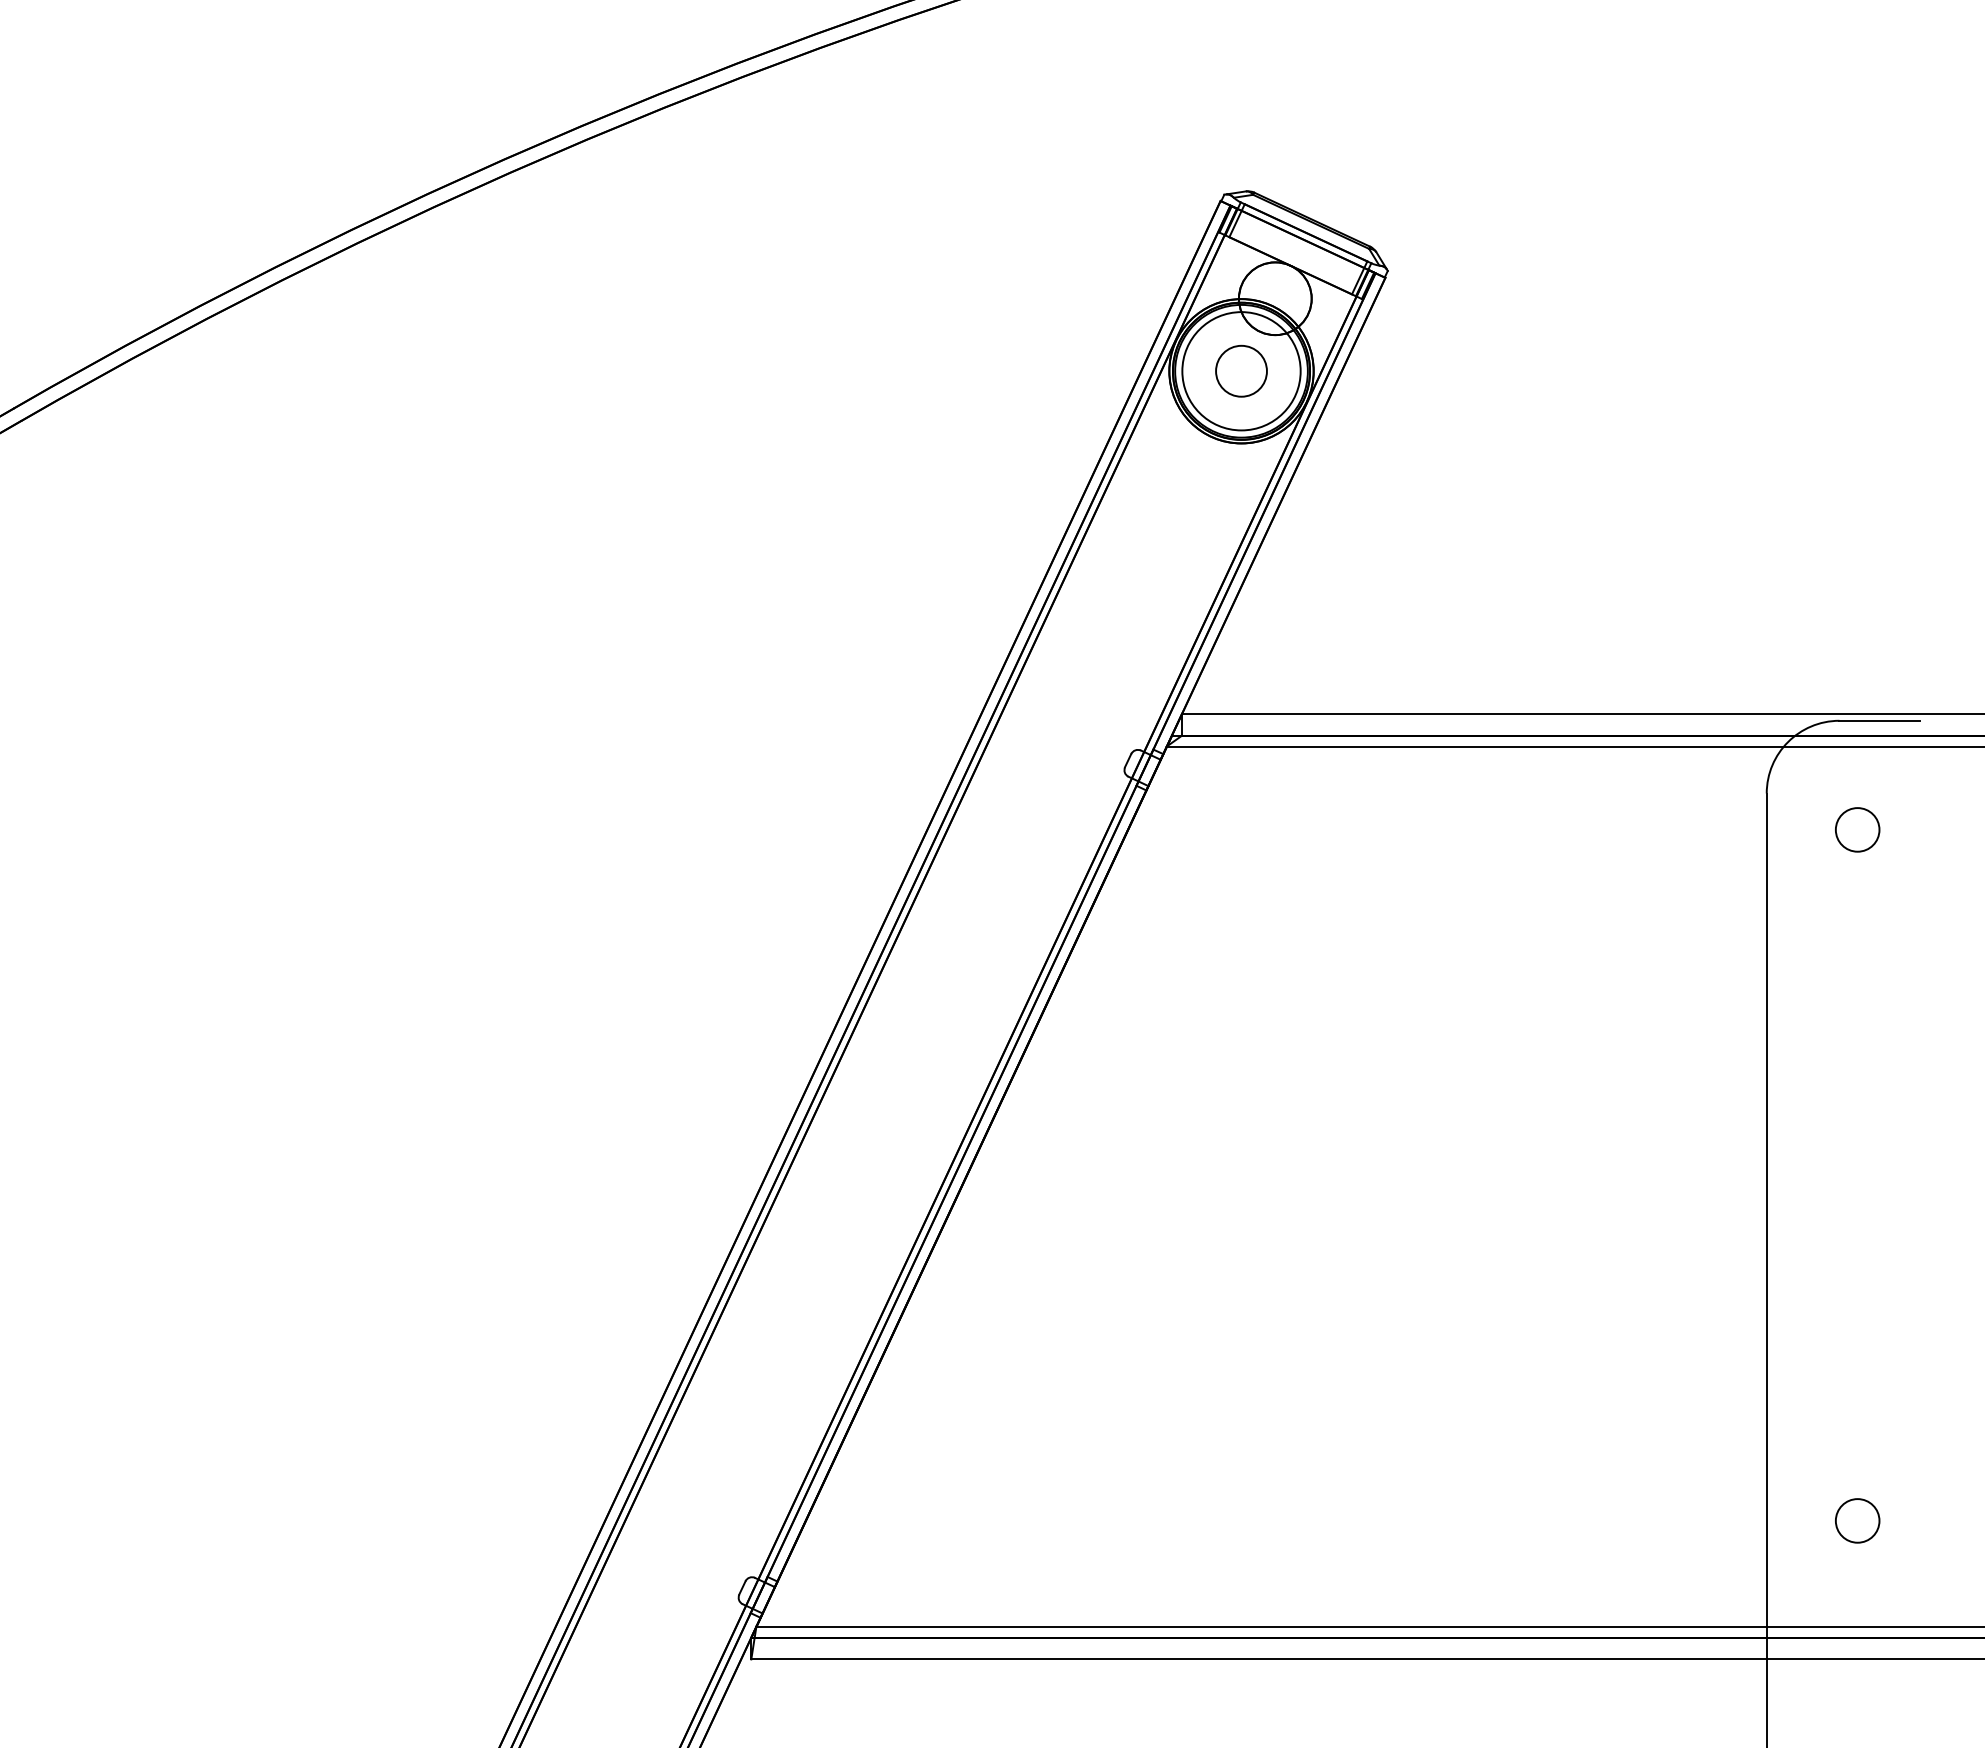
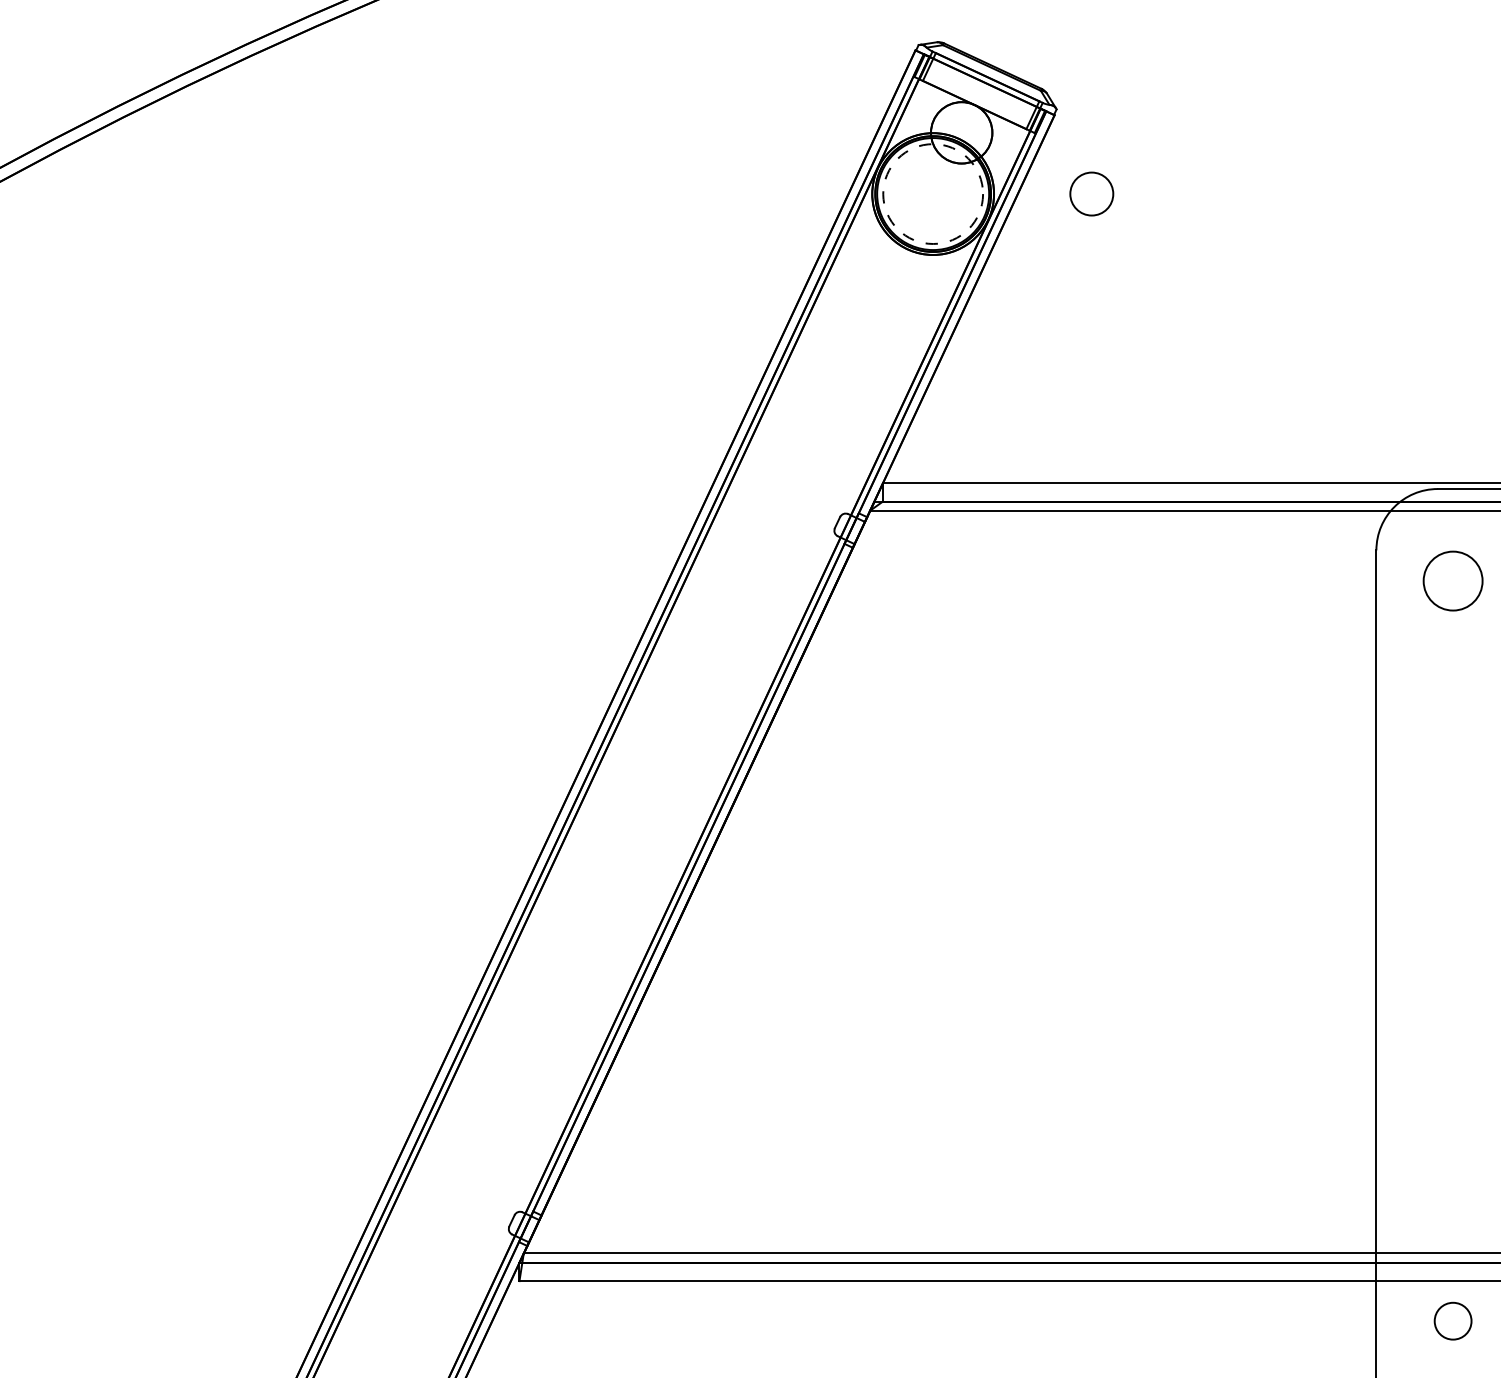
circle: (1241, 370) -> (1091, 193), moved
circle: (1241, 371) -> (933, 194), solid -> dashed
circle: (1857, 829) -> (1452, 580), size x1.6
circle: (1857, 1520) -> (1452, 1320), moved

